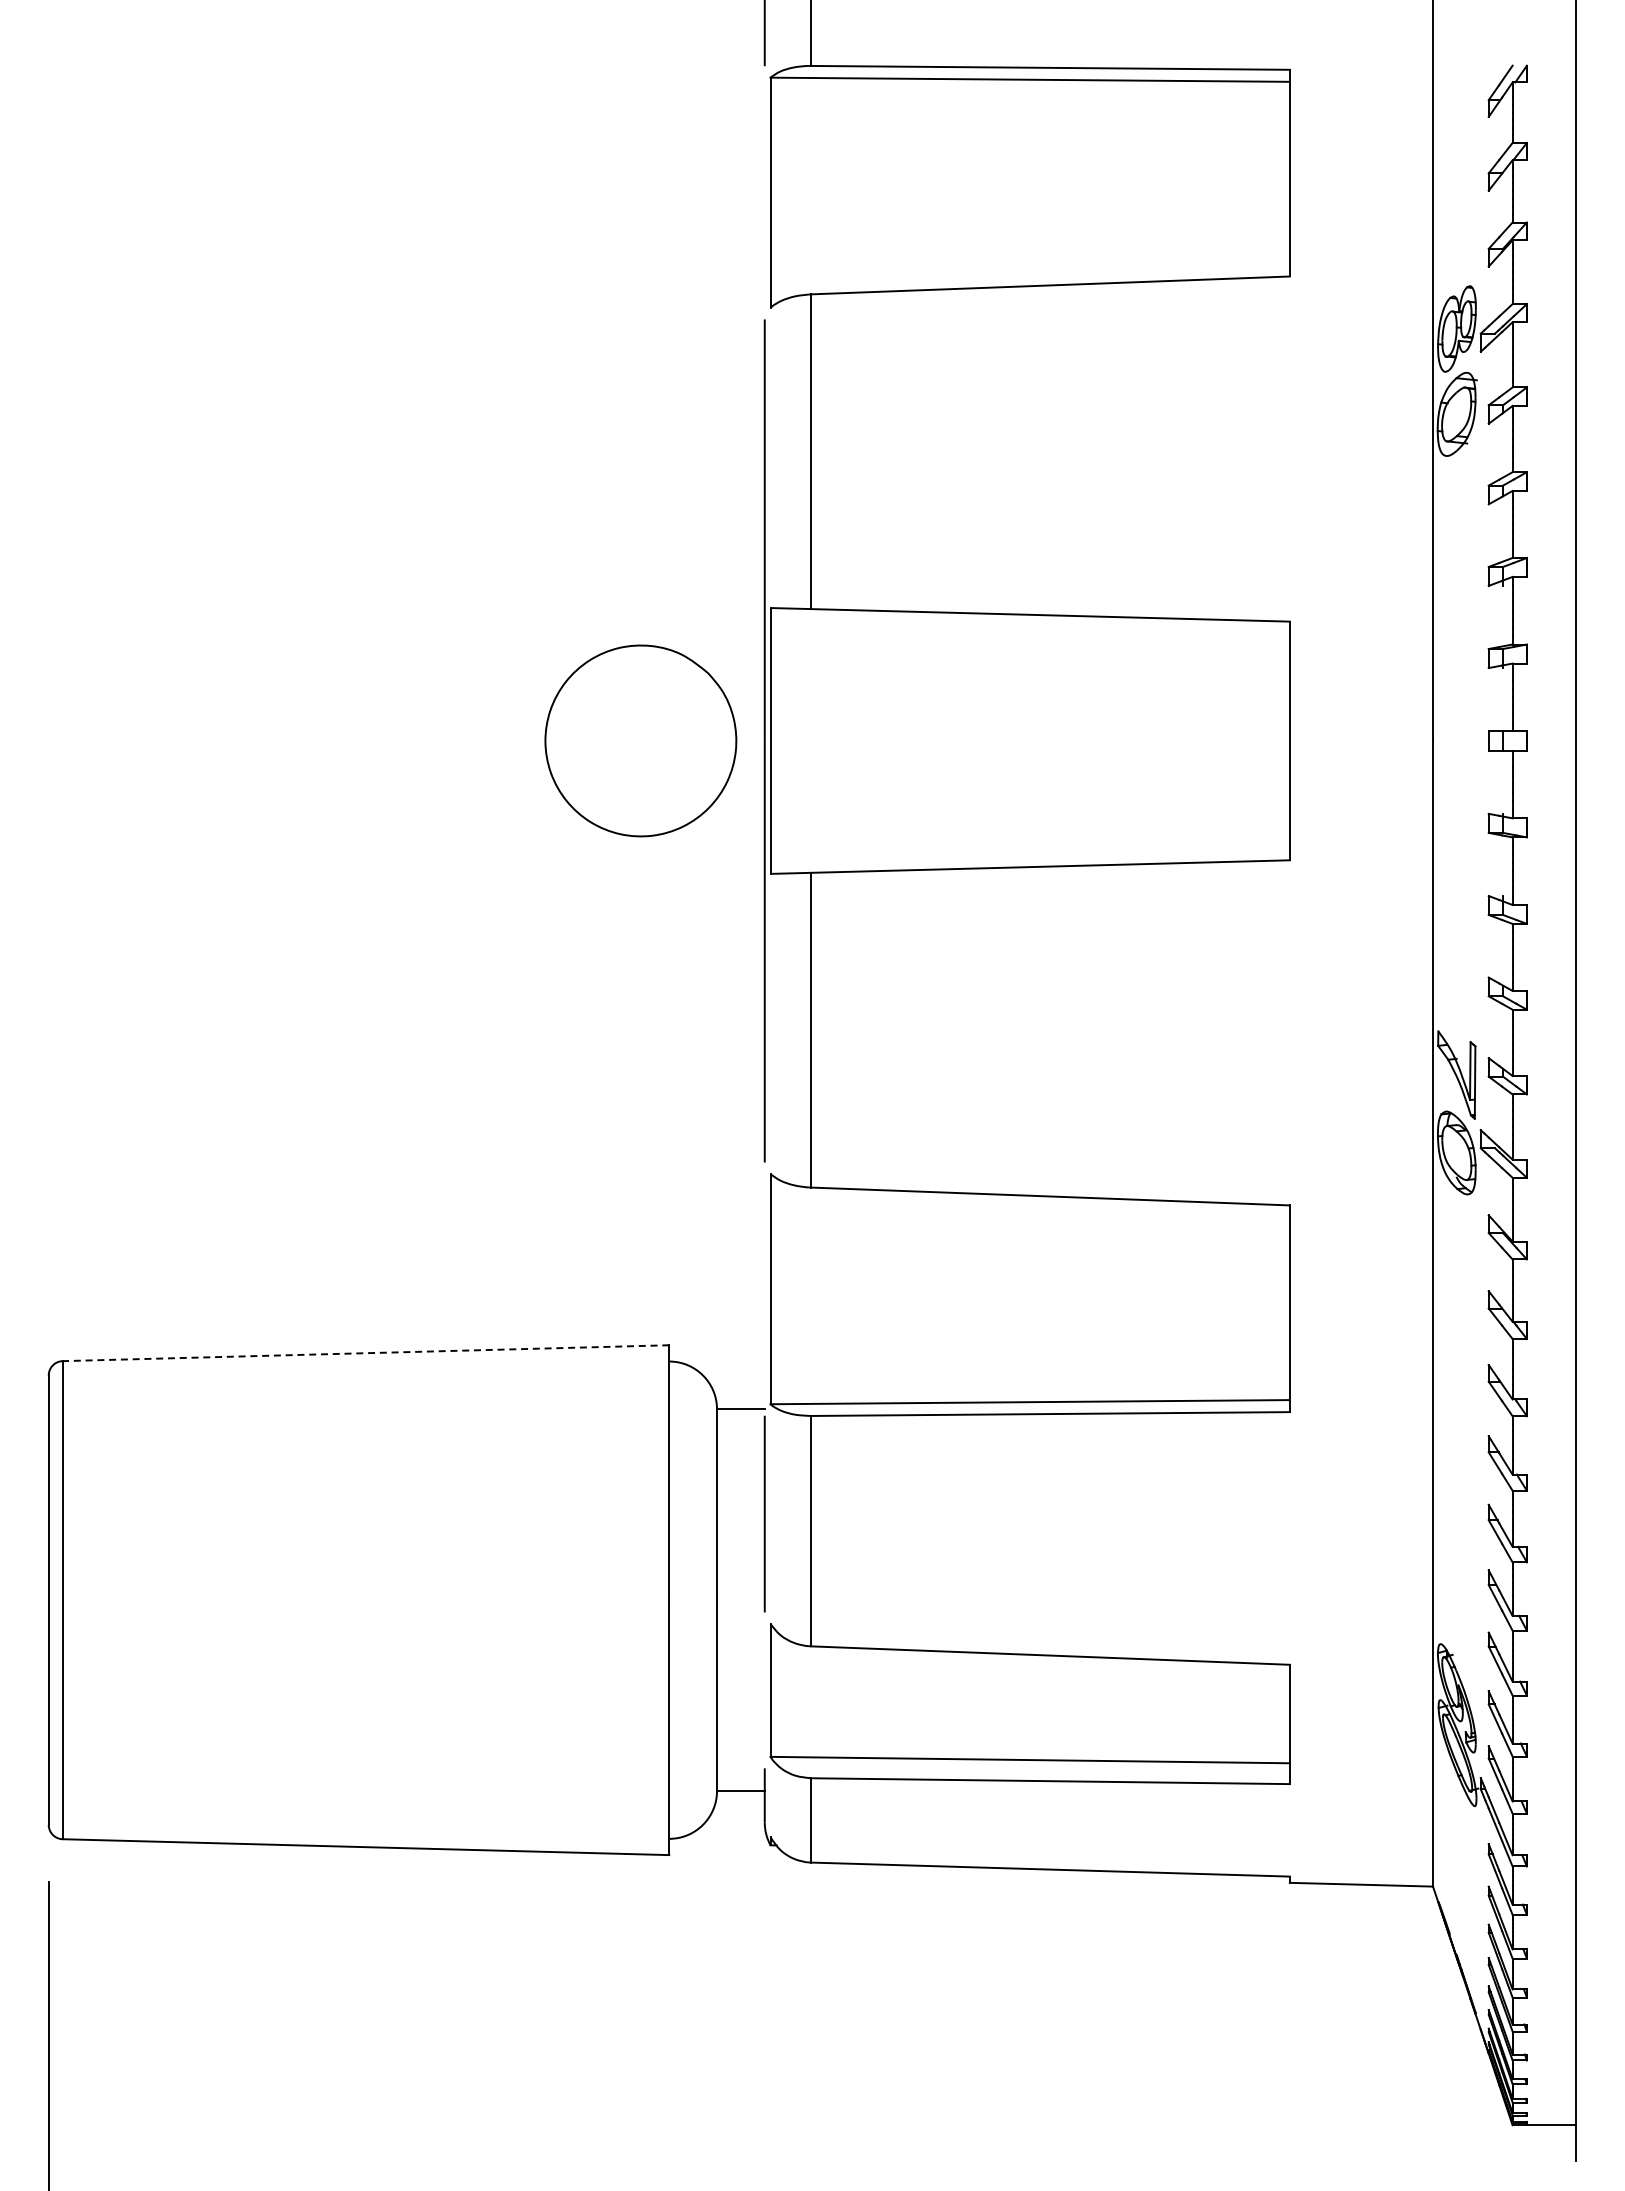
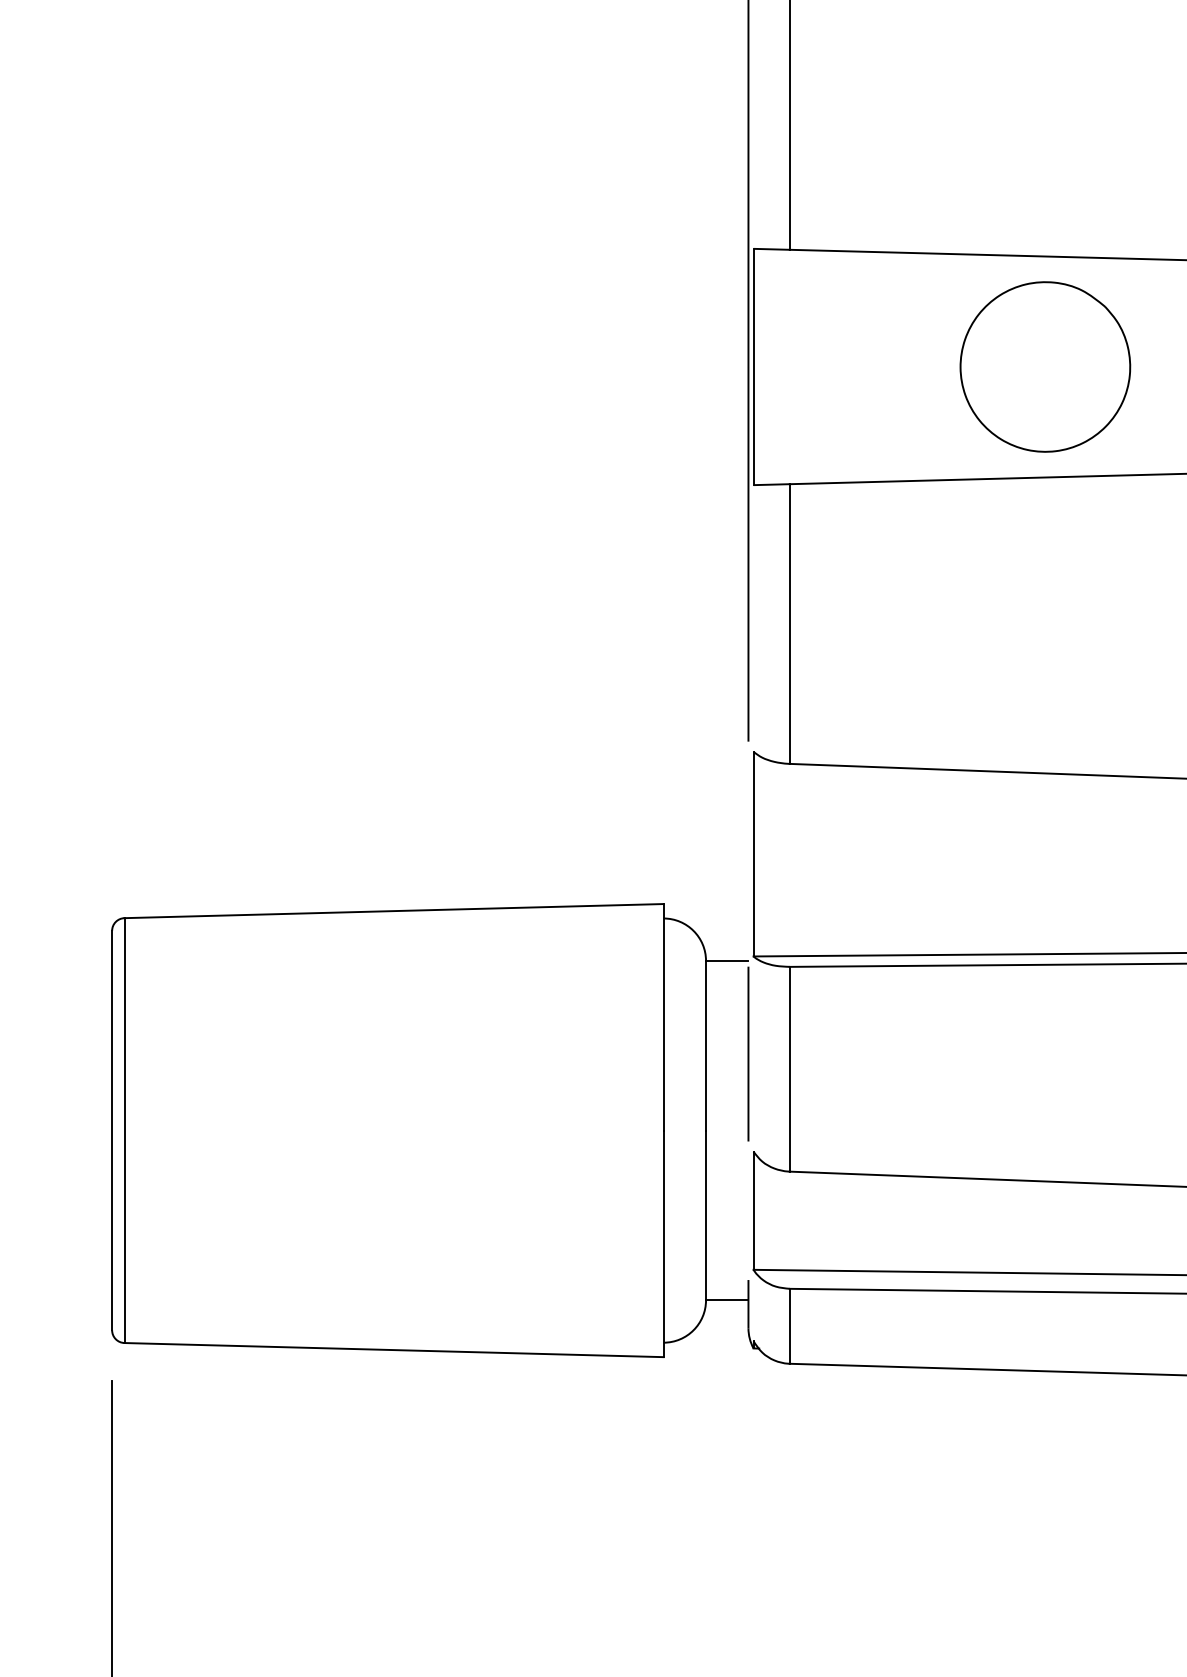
part: (640, 740) -> (1045, 366), moved
line: (365, 1353) -> (393, 911), dashed -> solid

